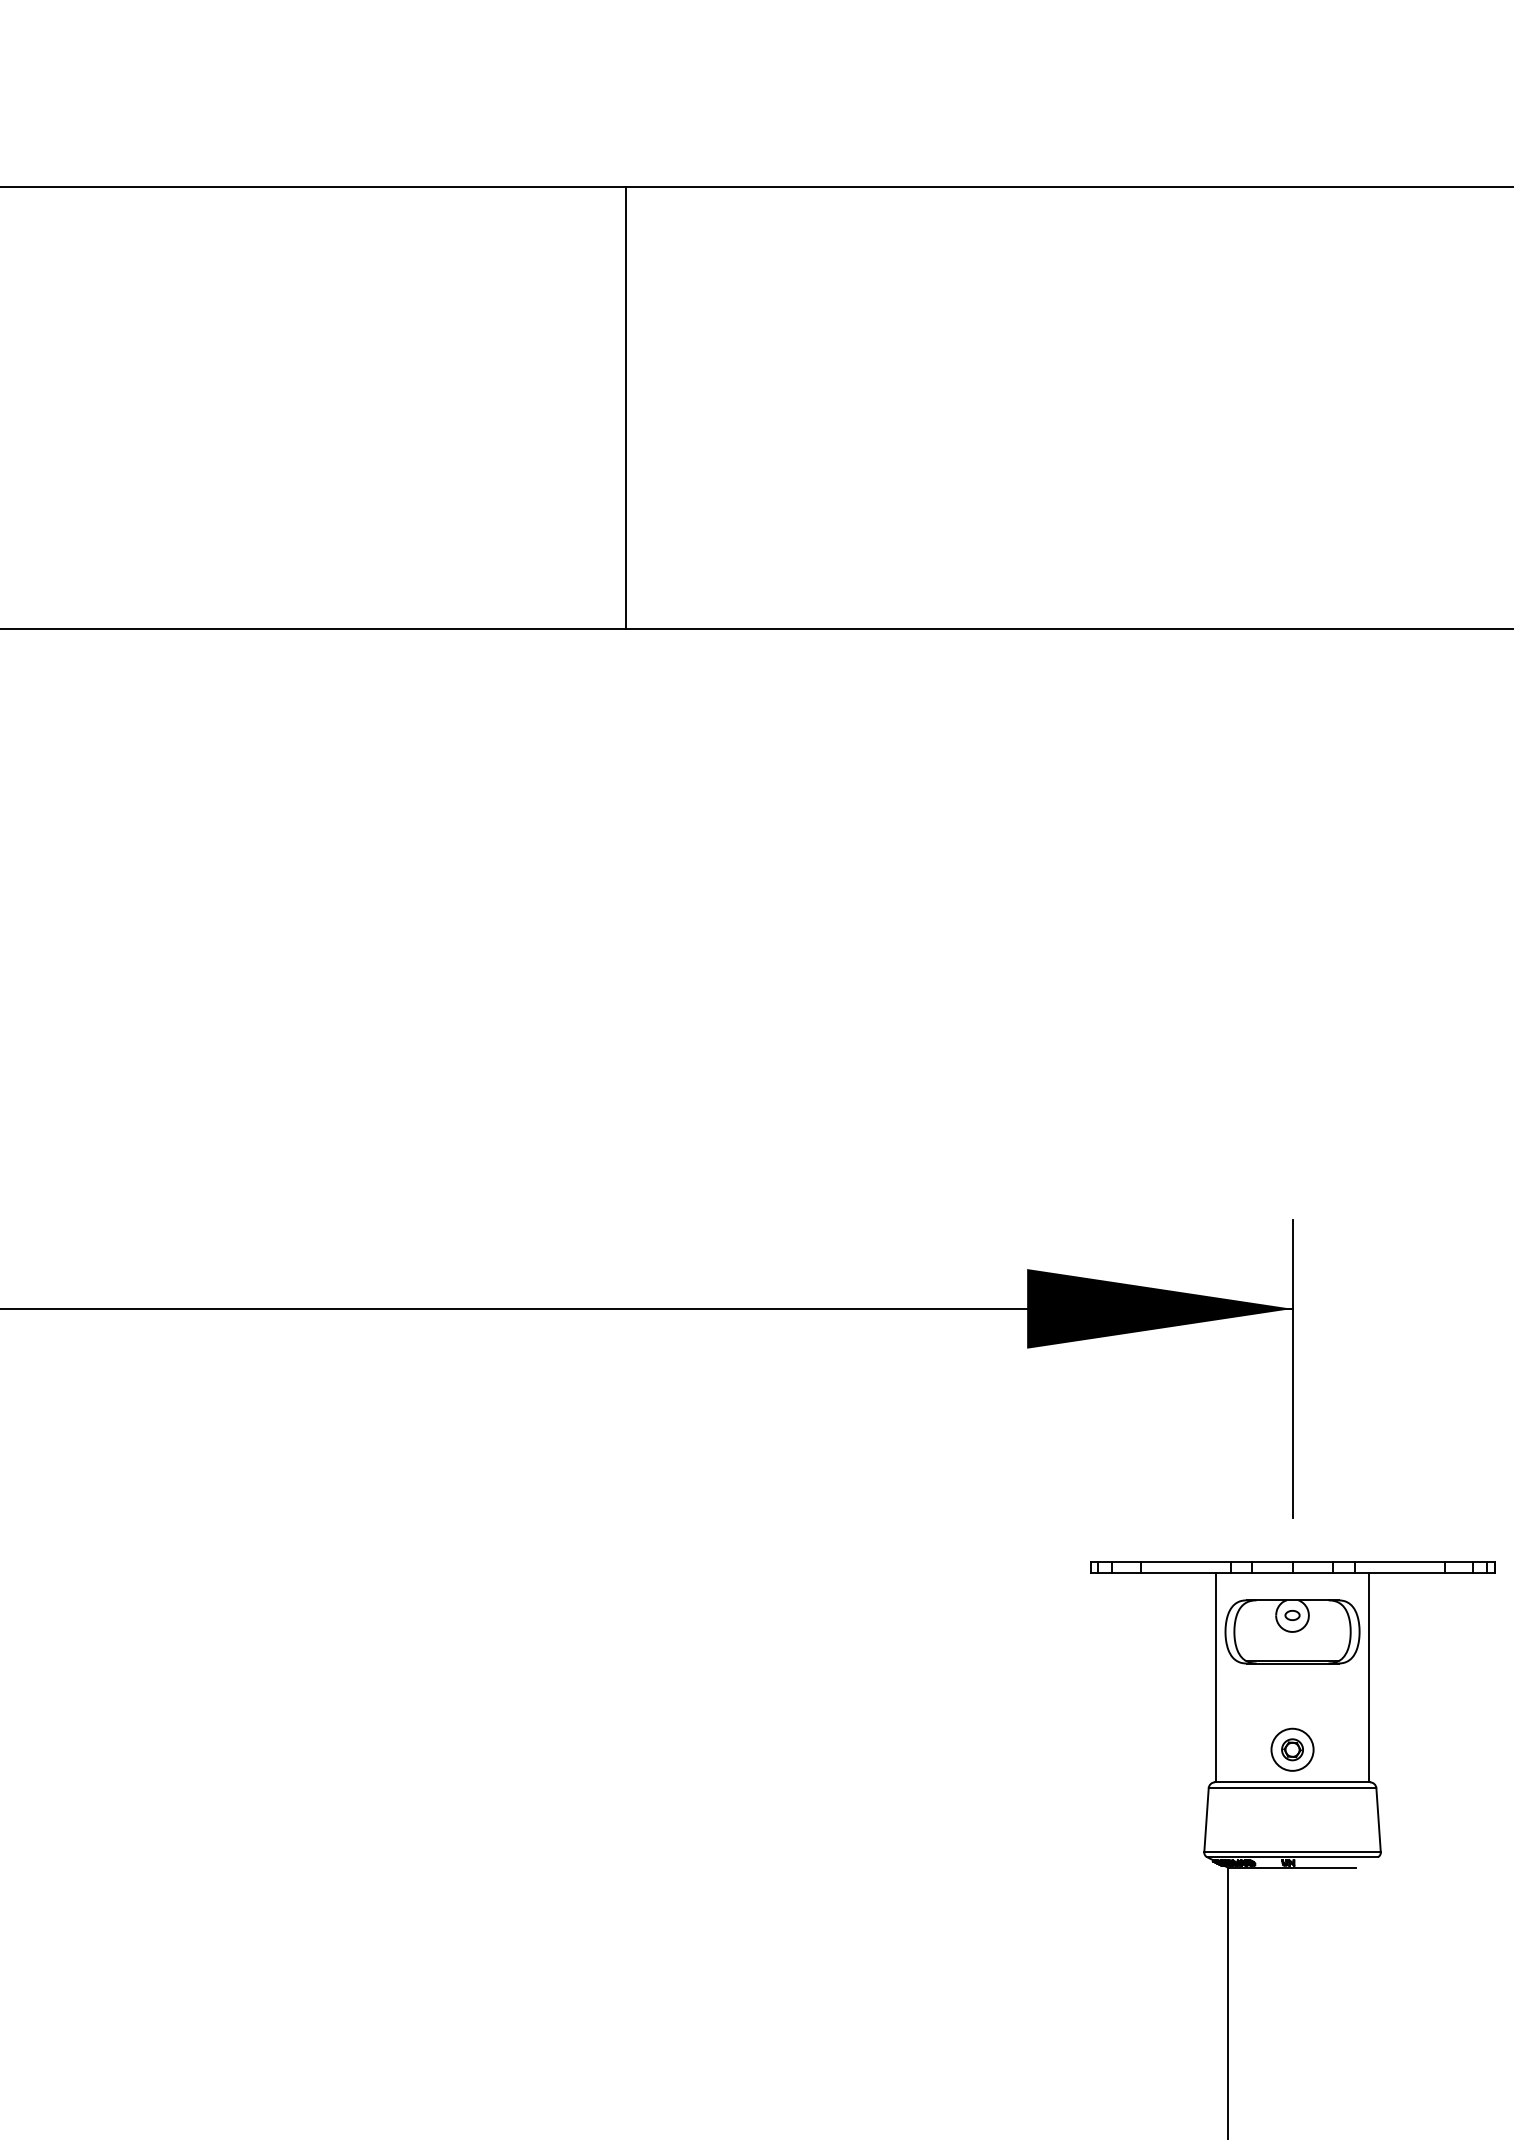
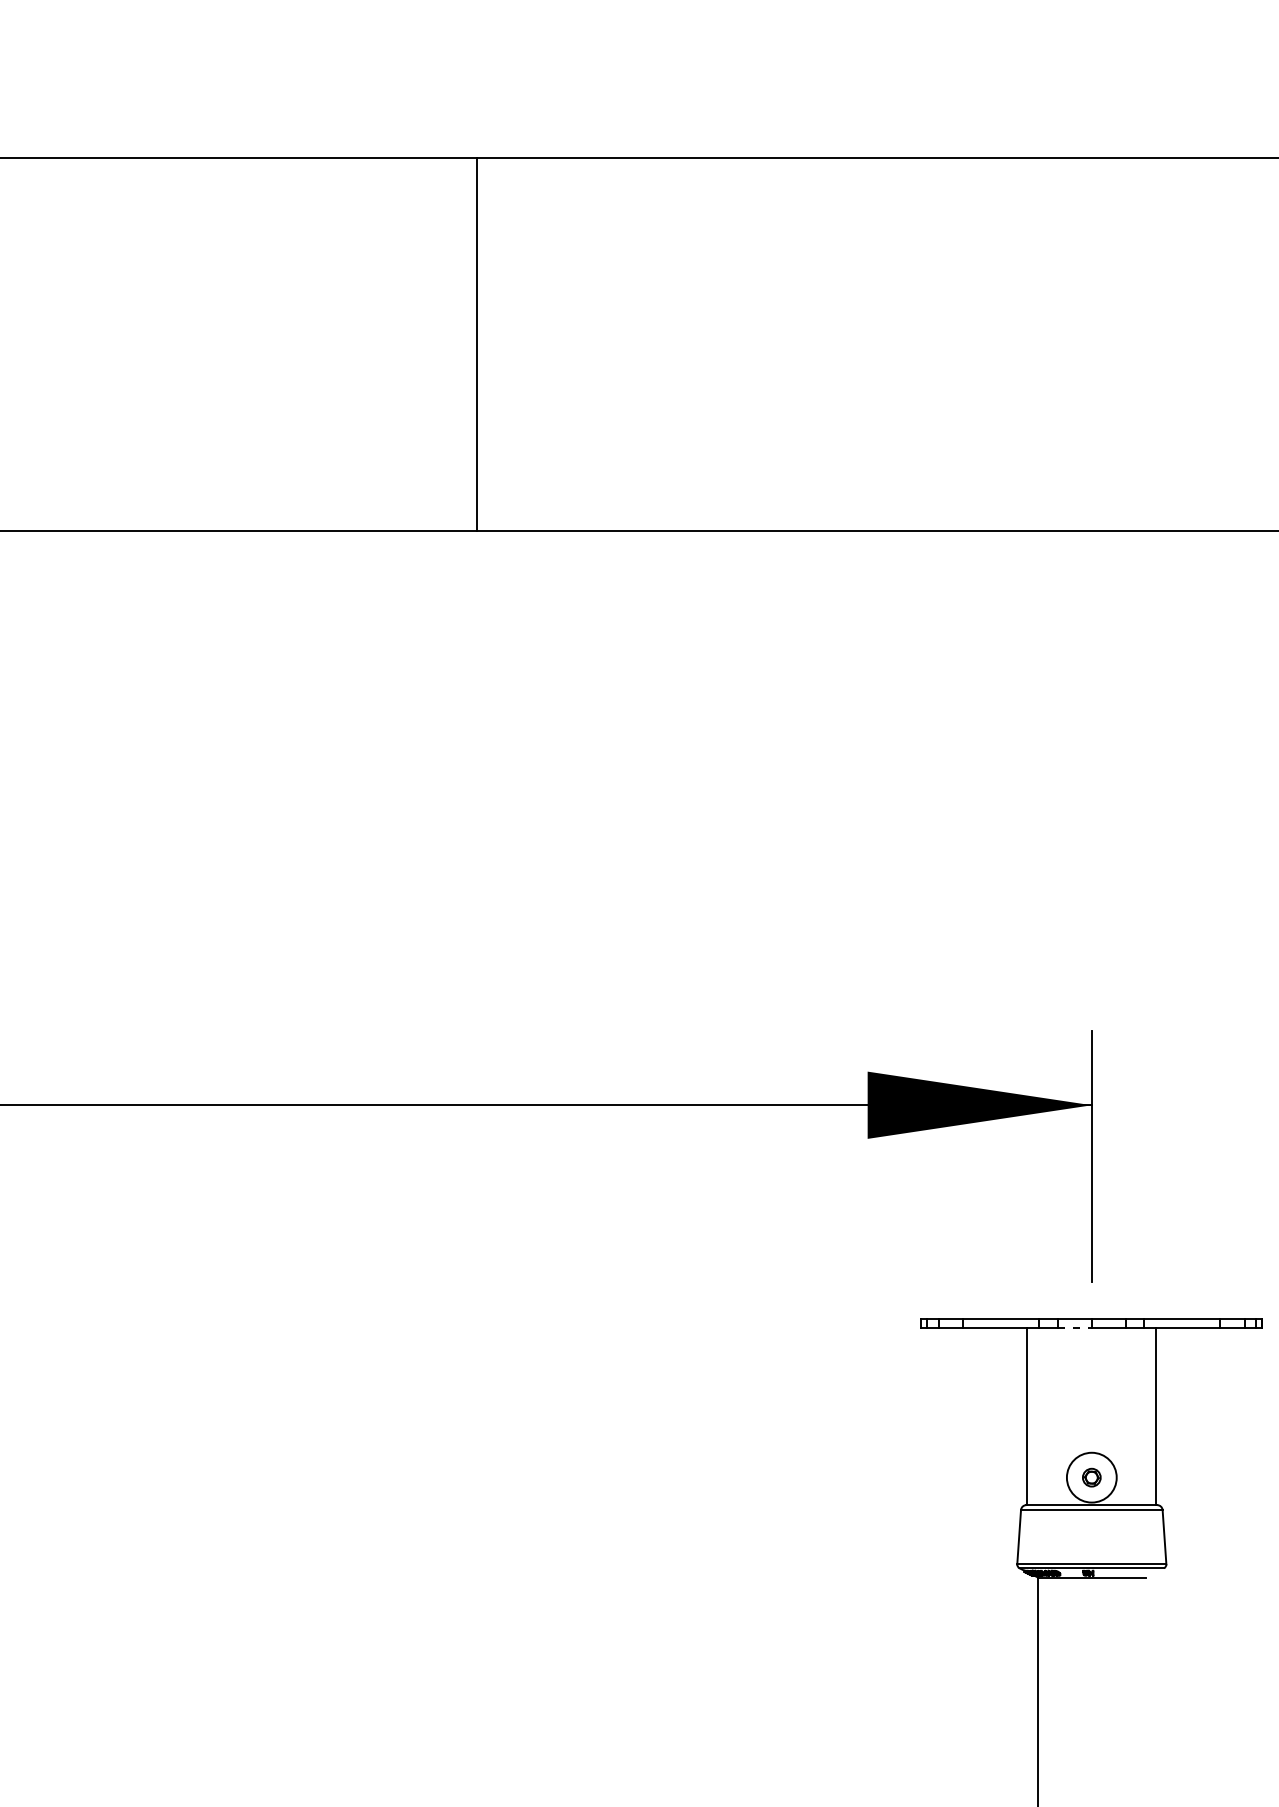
line: (625, 407) -> (476, 343), moved
line: (1272, 1572) -> (1074, 1327), solid -> dashed
part: (1292, 1631) -> (1091, 1377), removed
circle: (1292, 1749) -> (1091, 1477), size x1.4

